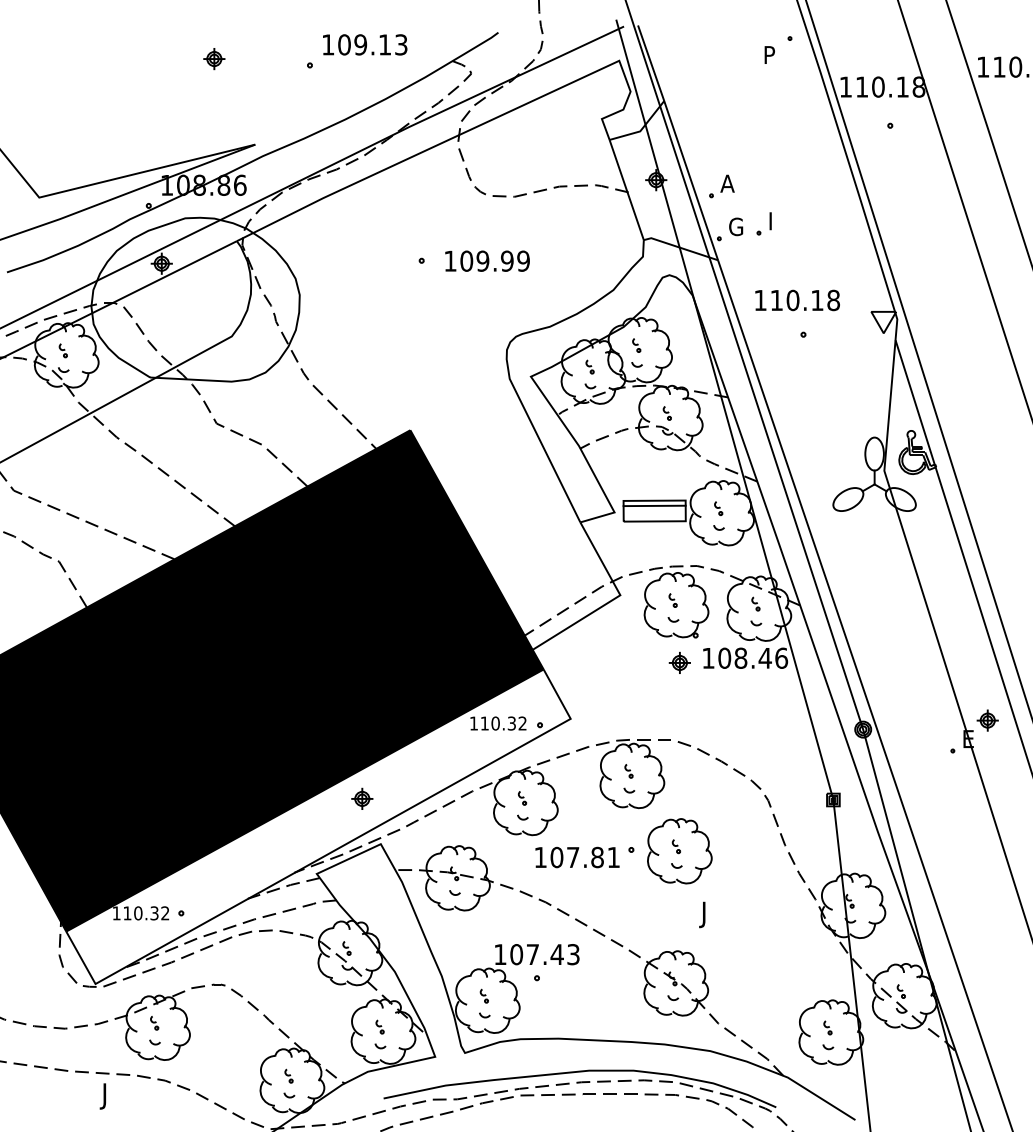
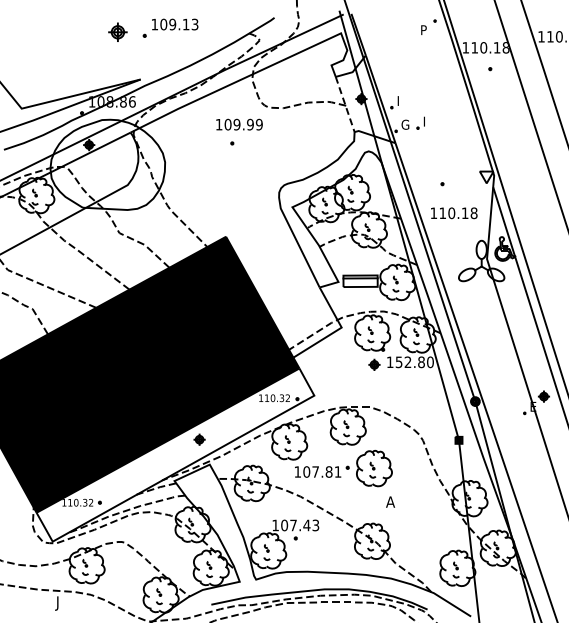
part: (356, 50) -> (170, 27), moved
part: (215, 59) -> (118, 32), size x1.6
text: (727, 182) -> (400, 100), A -> I
line: (627, 190) -> (345, 104), solid -> dashed
text: (487, 260) -> (239, 124), moved
text: (798, 300) -> (454, 213), moved
text: (752, 658) -> (414, 362), 108.46 -> 152.80
text: (709, 914) -> (390, 503), J -> A

